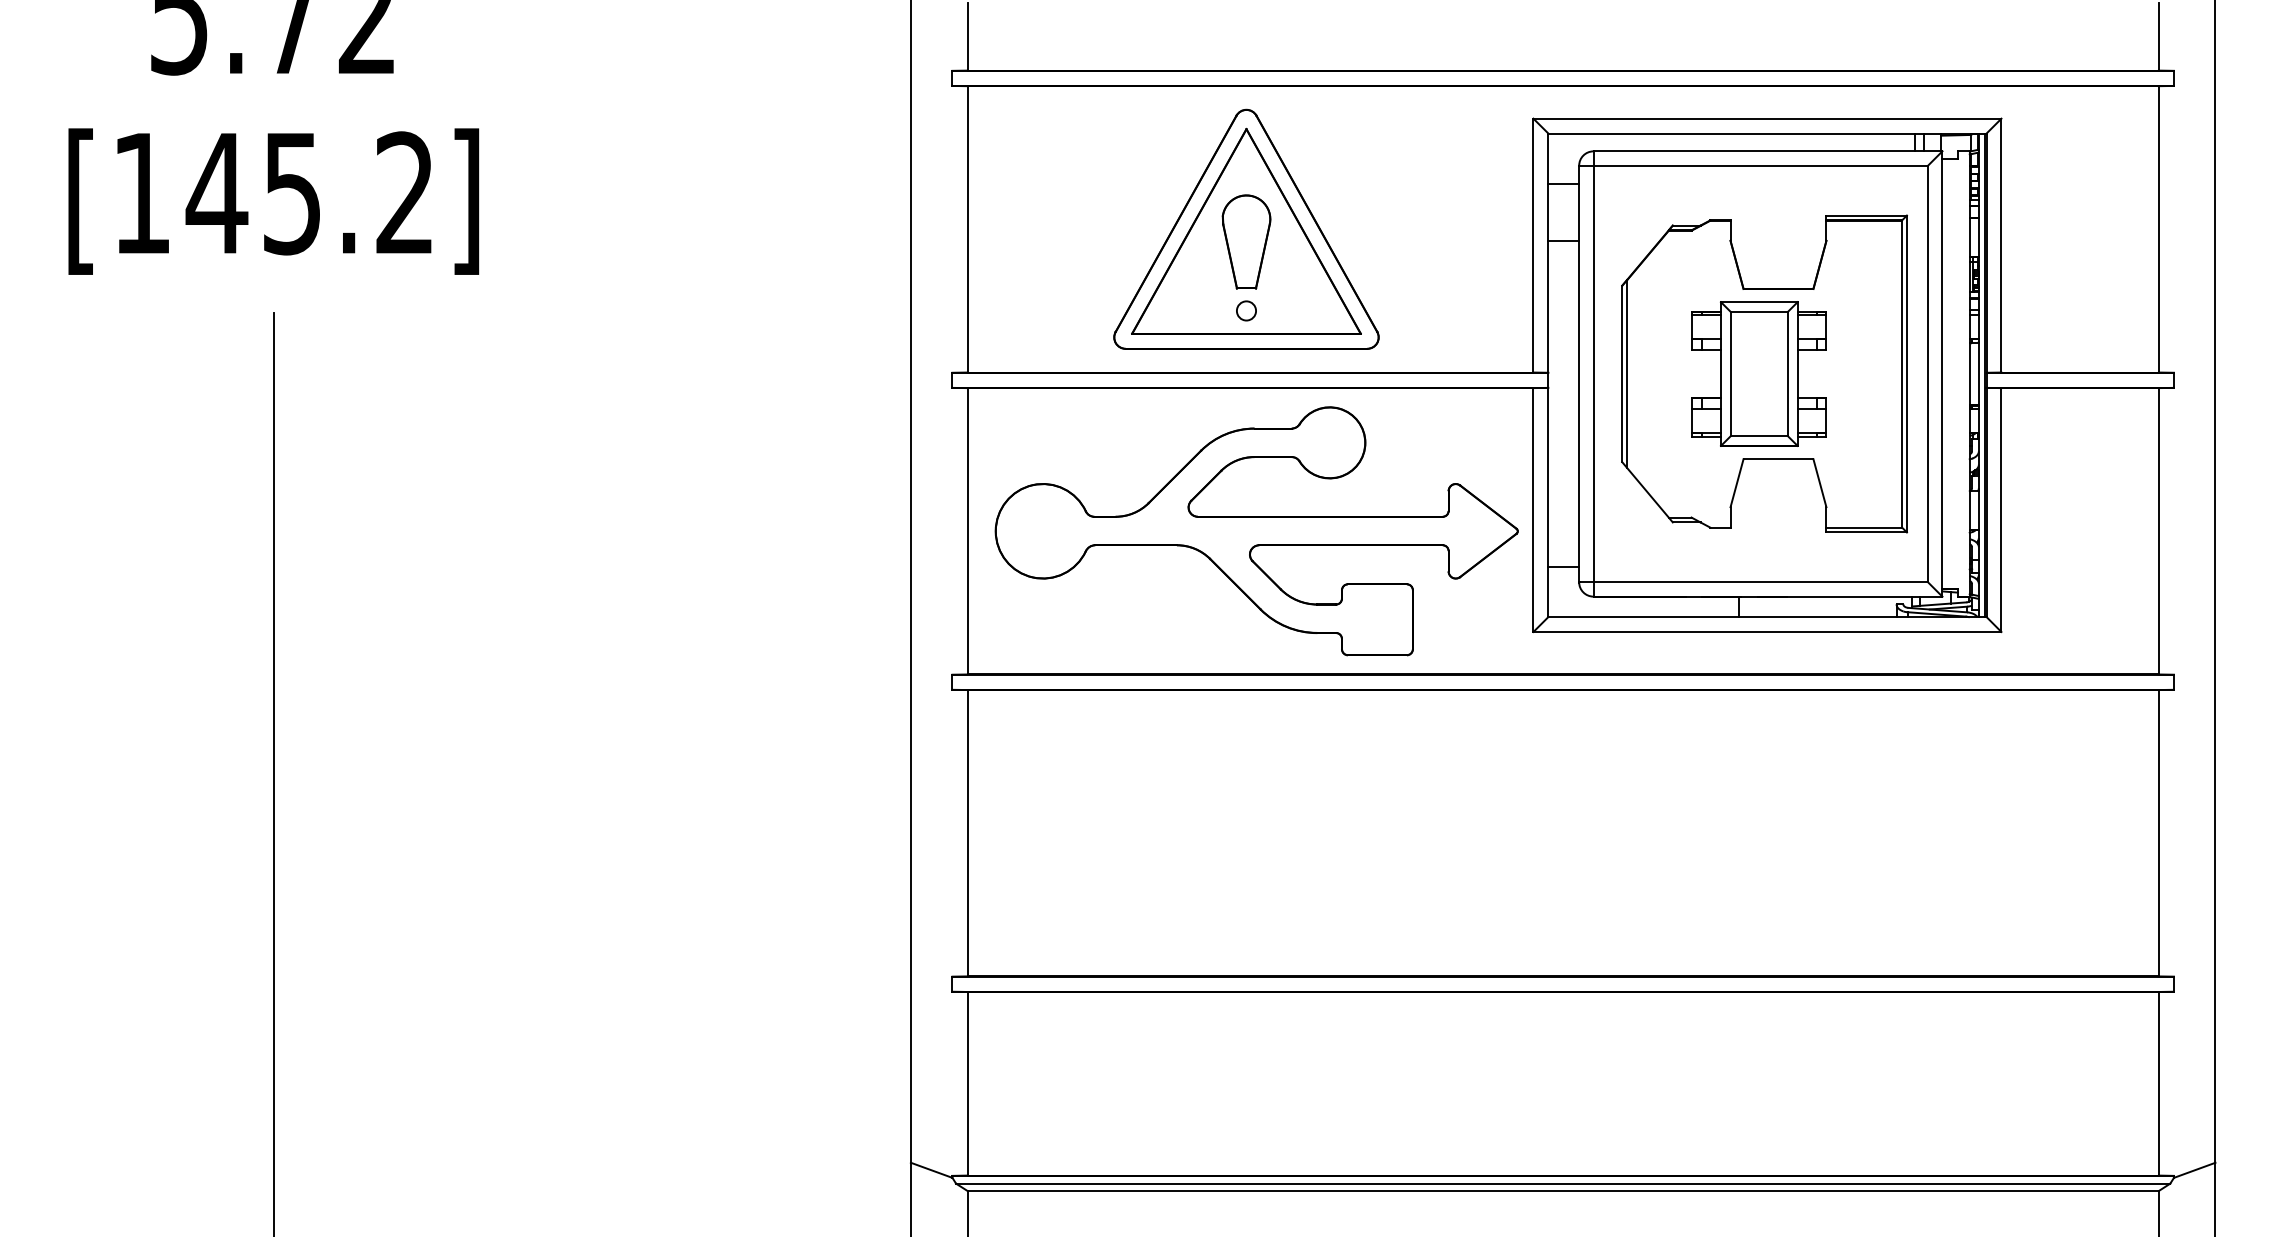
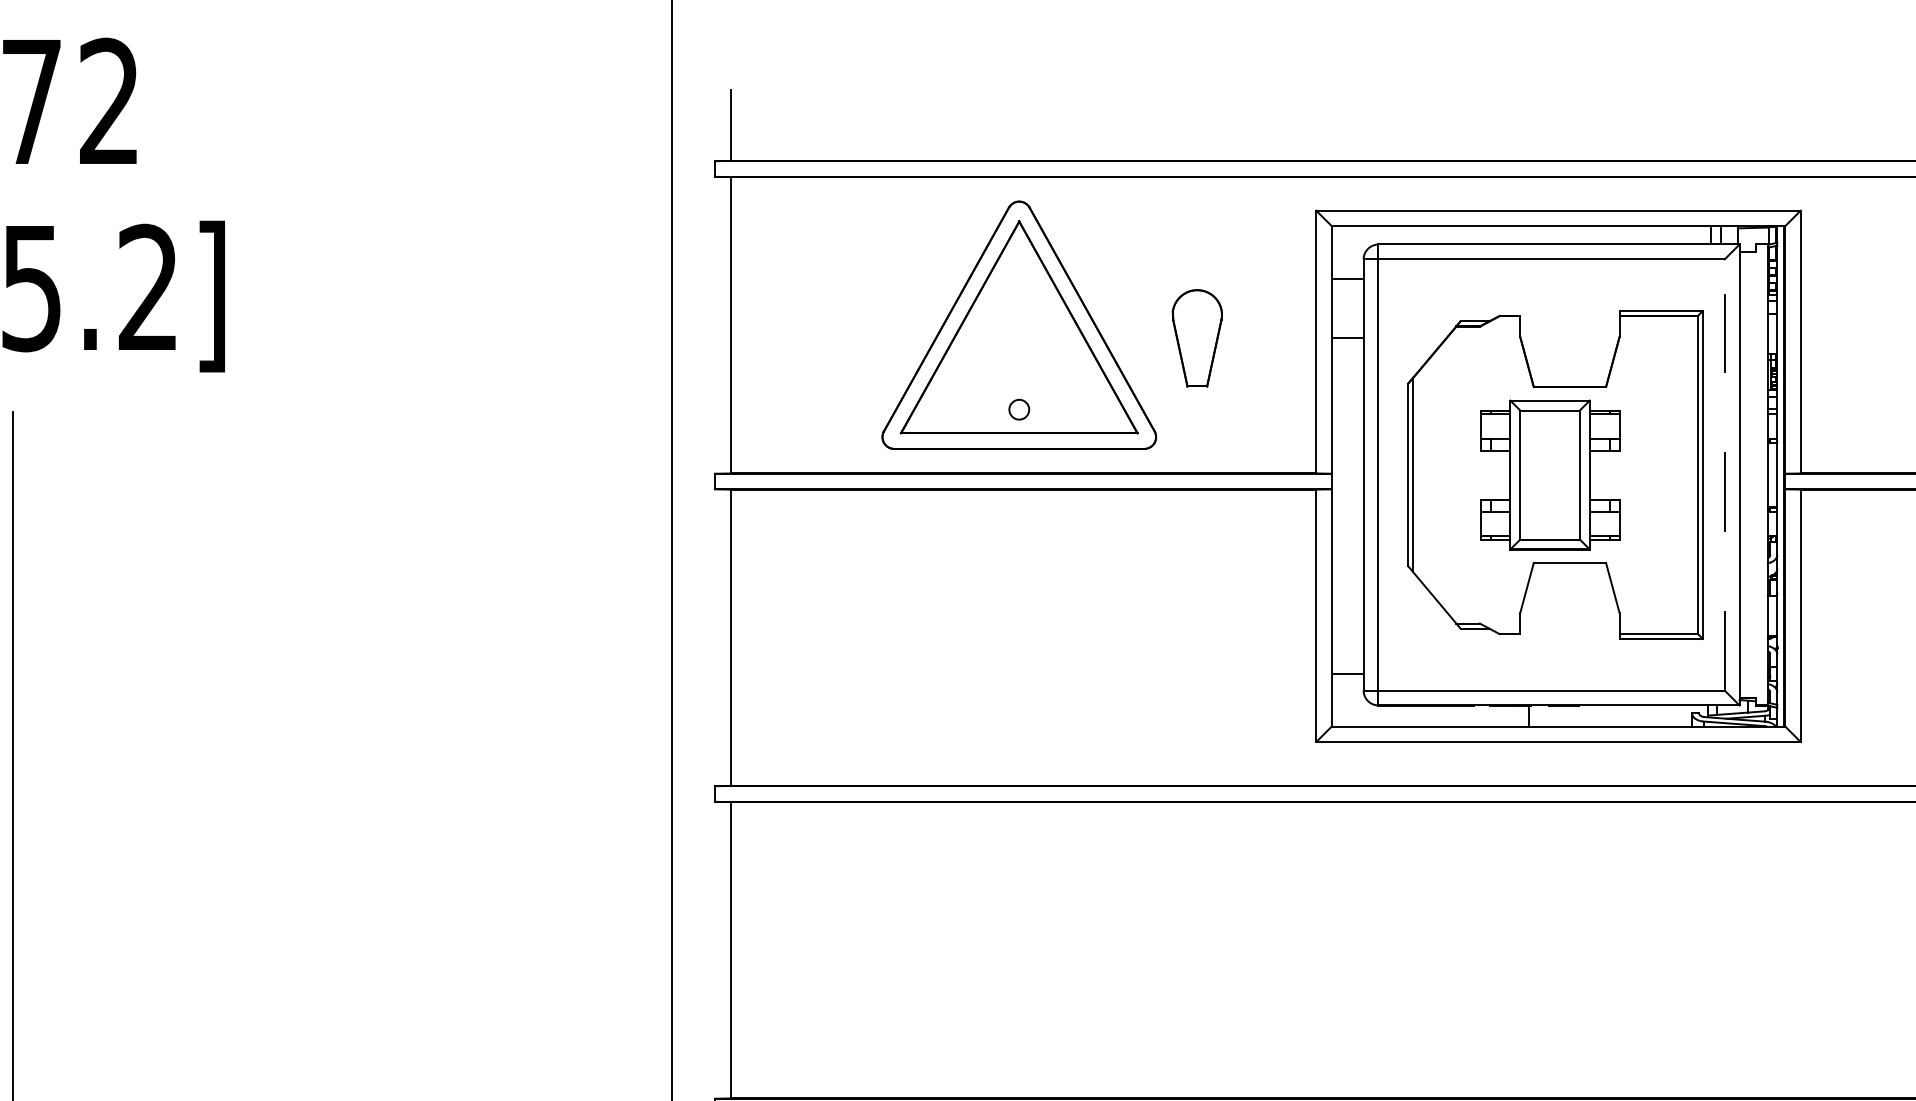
part: (1246, 241) -> (1197, 337), moved
line: (1928, 373) -> (1725, 474), solid -> dashed
part: (1256, 531) -> (1029, 637), removed

